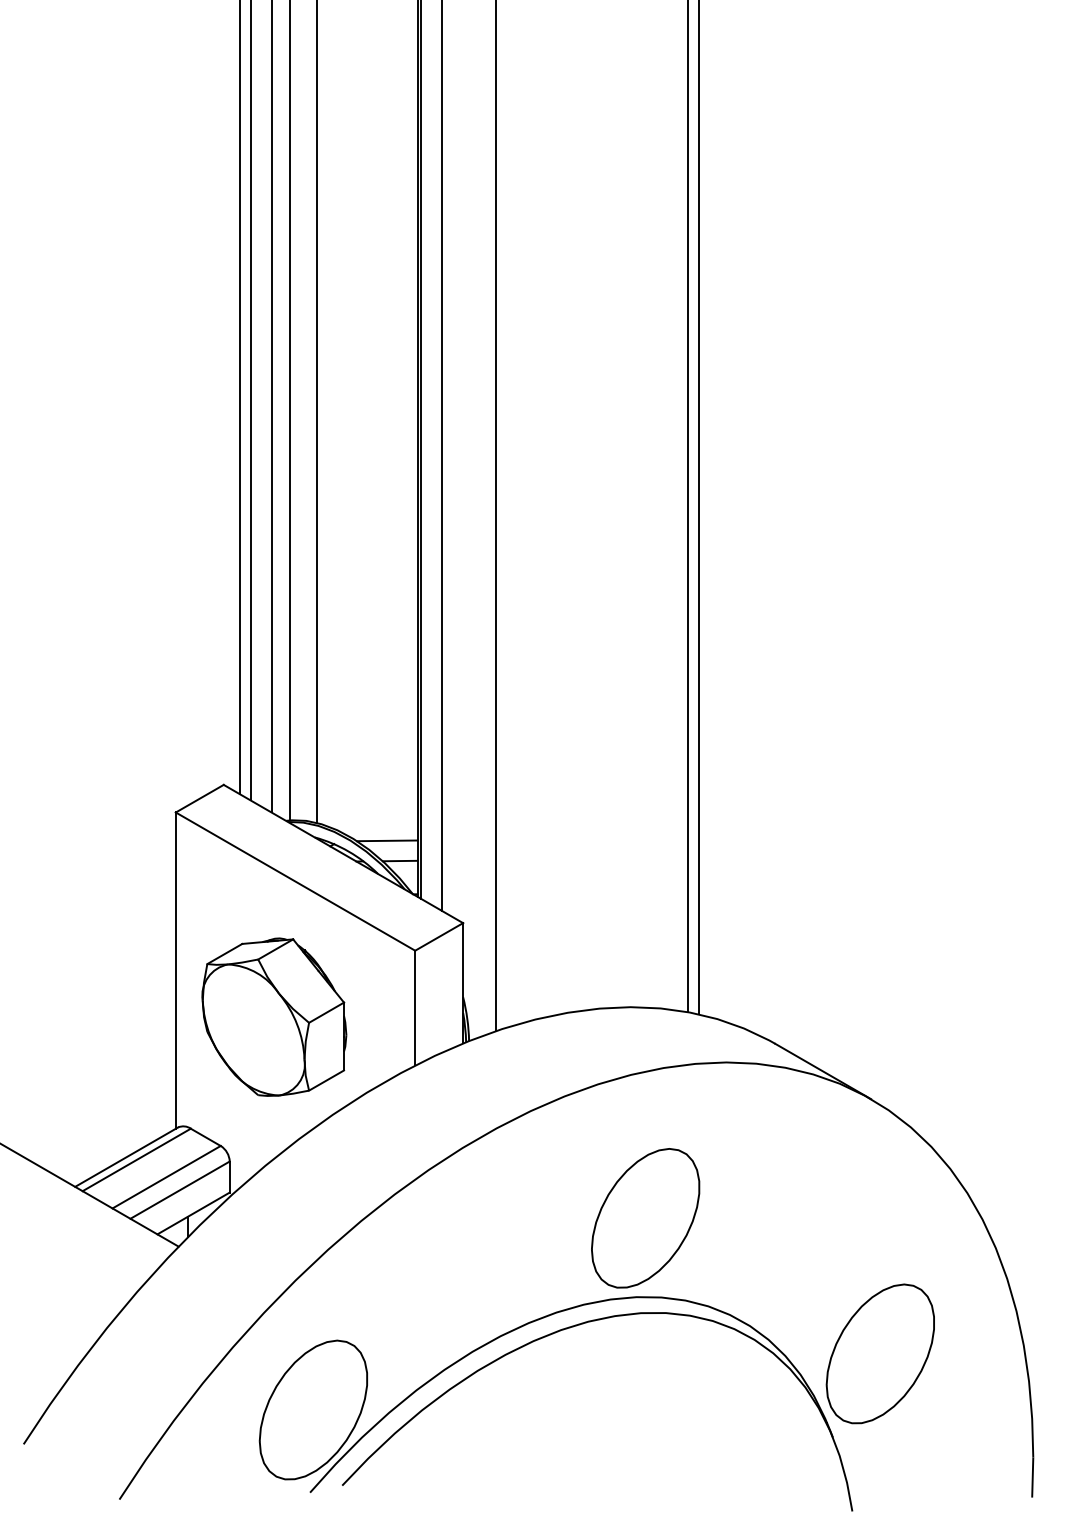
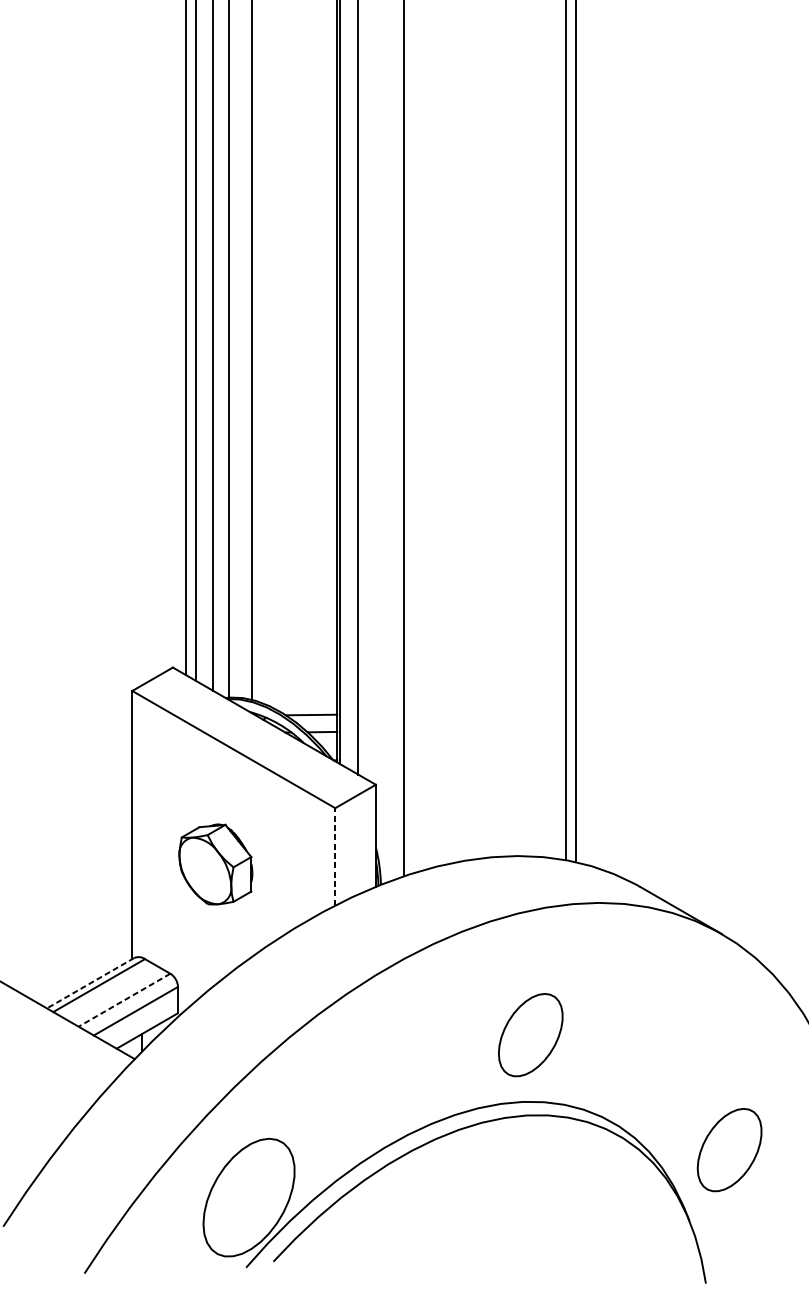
line: (415, 1007) -> (335, 856), solid -> dashed
part: (274, 1016) -> (215, 863), size x0.6
line: (126, 1157) -> (90, 983), solid -> dashed
line: (166, 1177) -> (124, 1000), solid -> dashed
part: (645, 1218) -> (530, 1035), size x0.7
part: (879, 1353) -> (728, 1149), size x0.7

